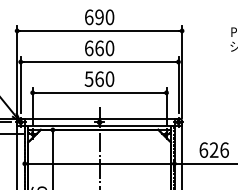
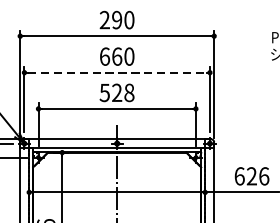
text: (88, 17) -> (104, 20), 690 -> 290
line: (100, 62) -> (118, 73), solid -> dashed
text: (104, 78) -> (122, 92), 560 -> 528

